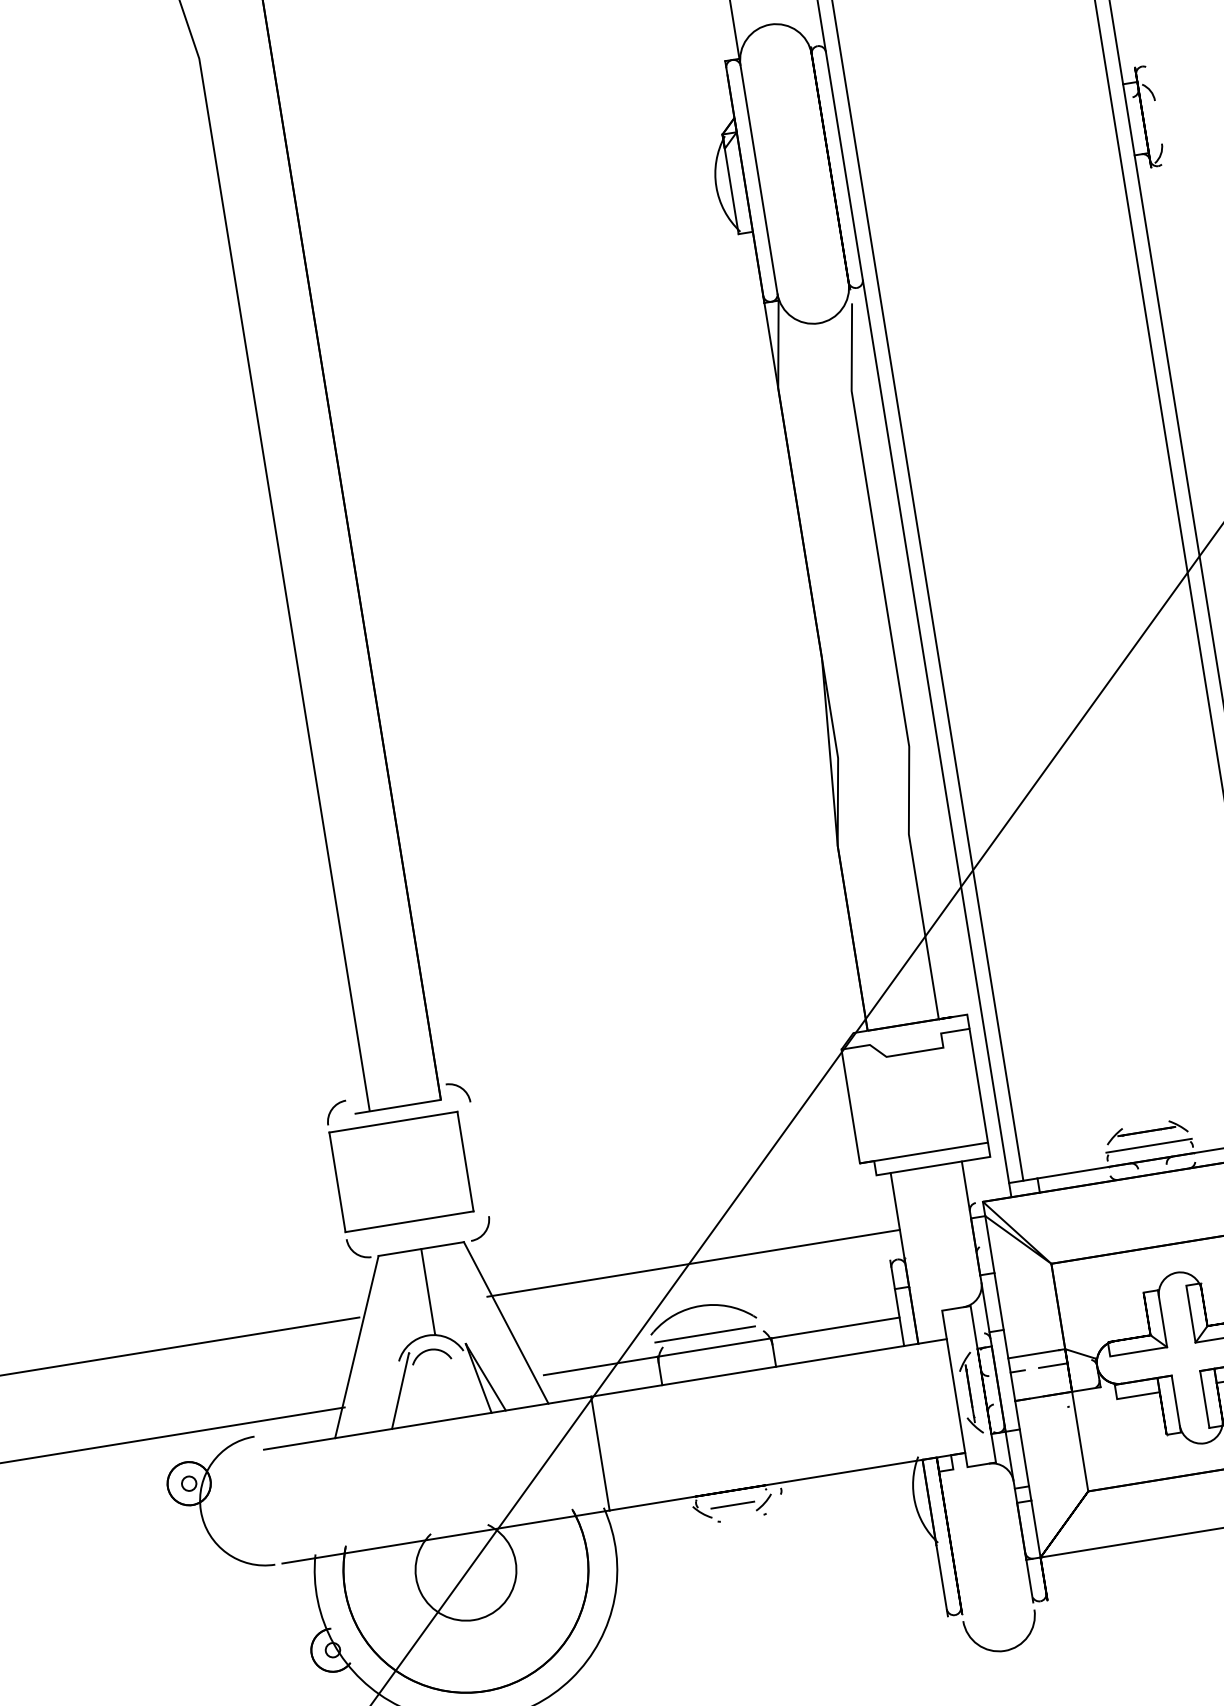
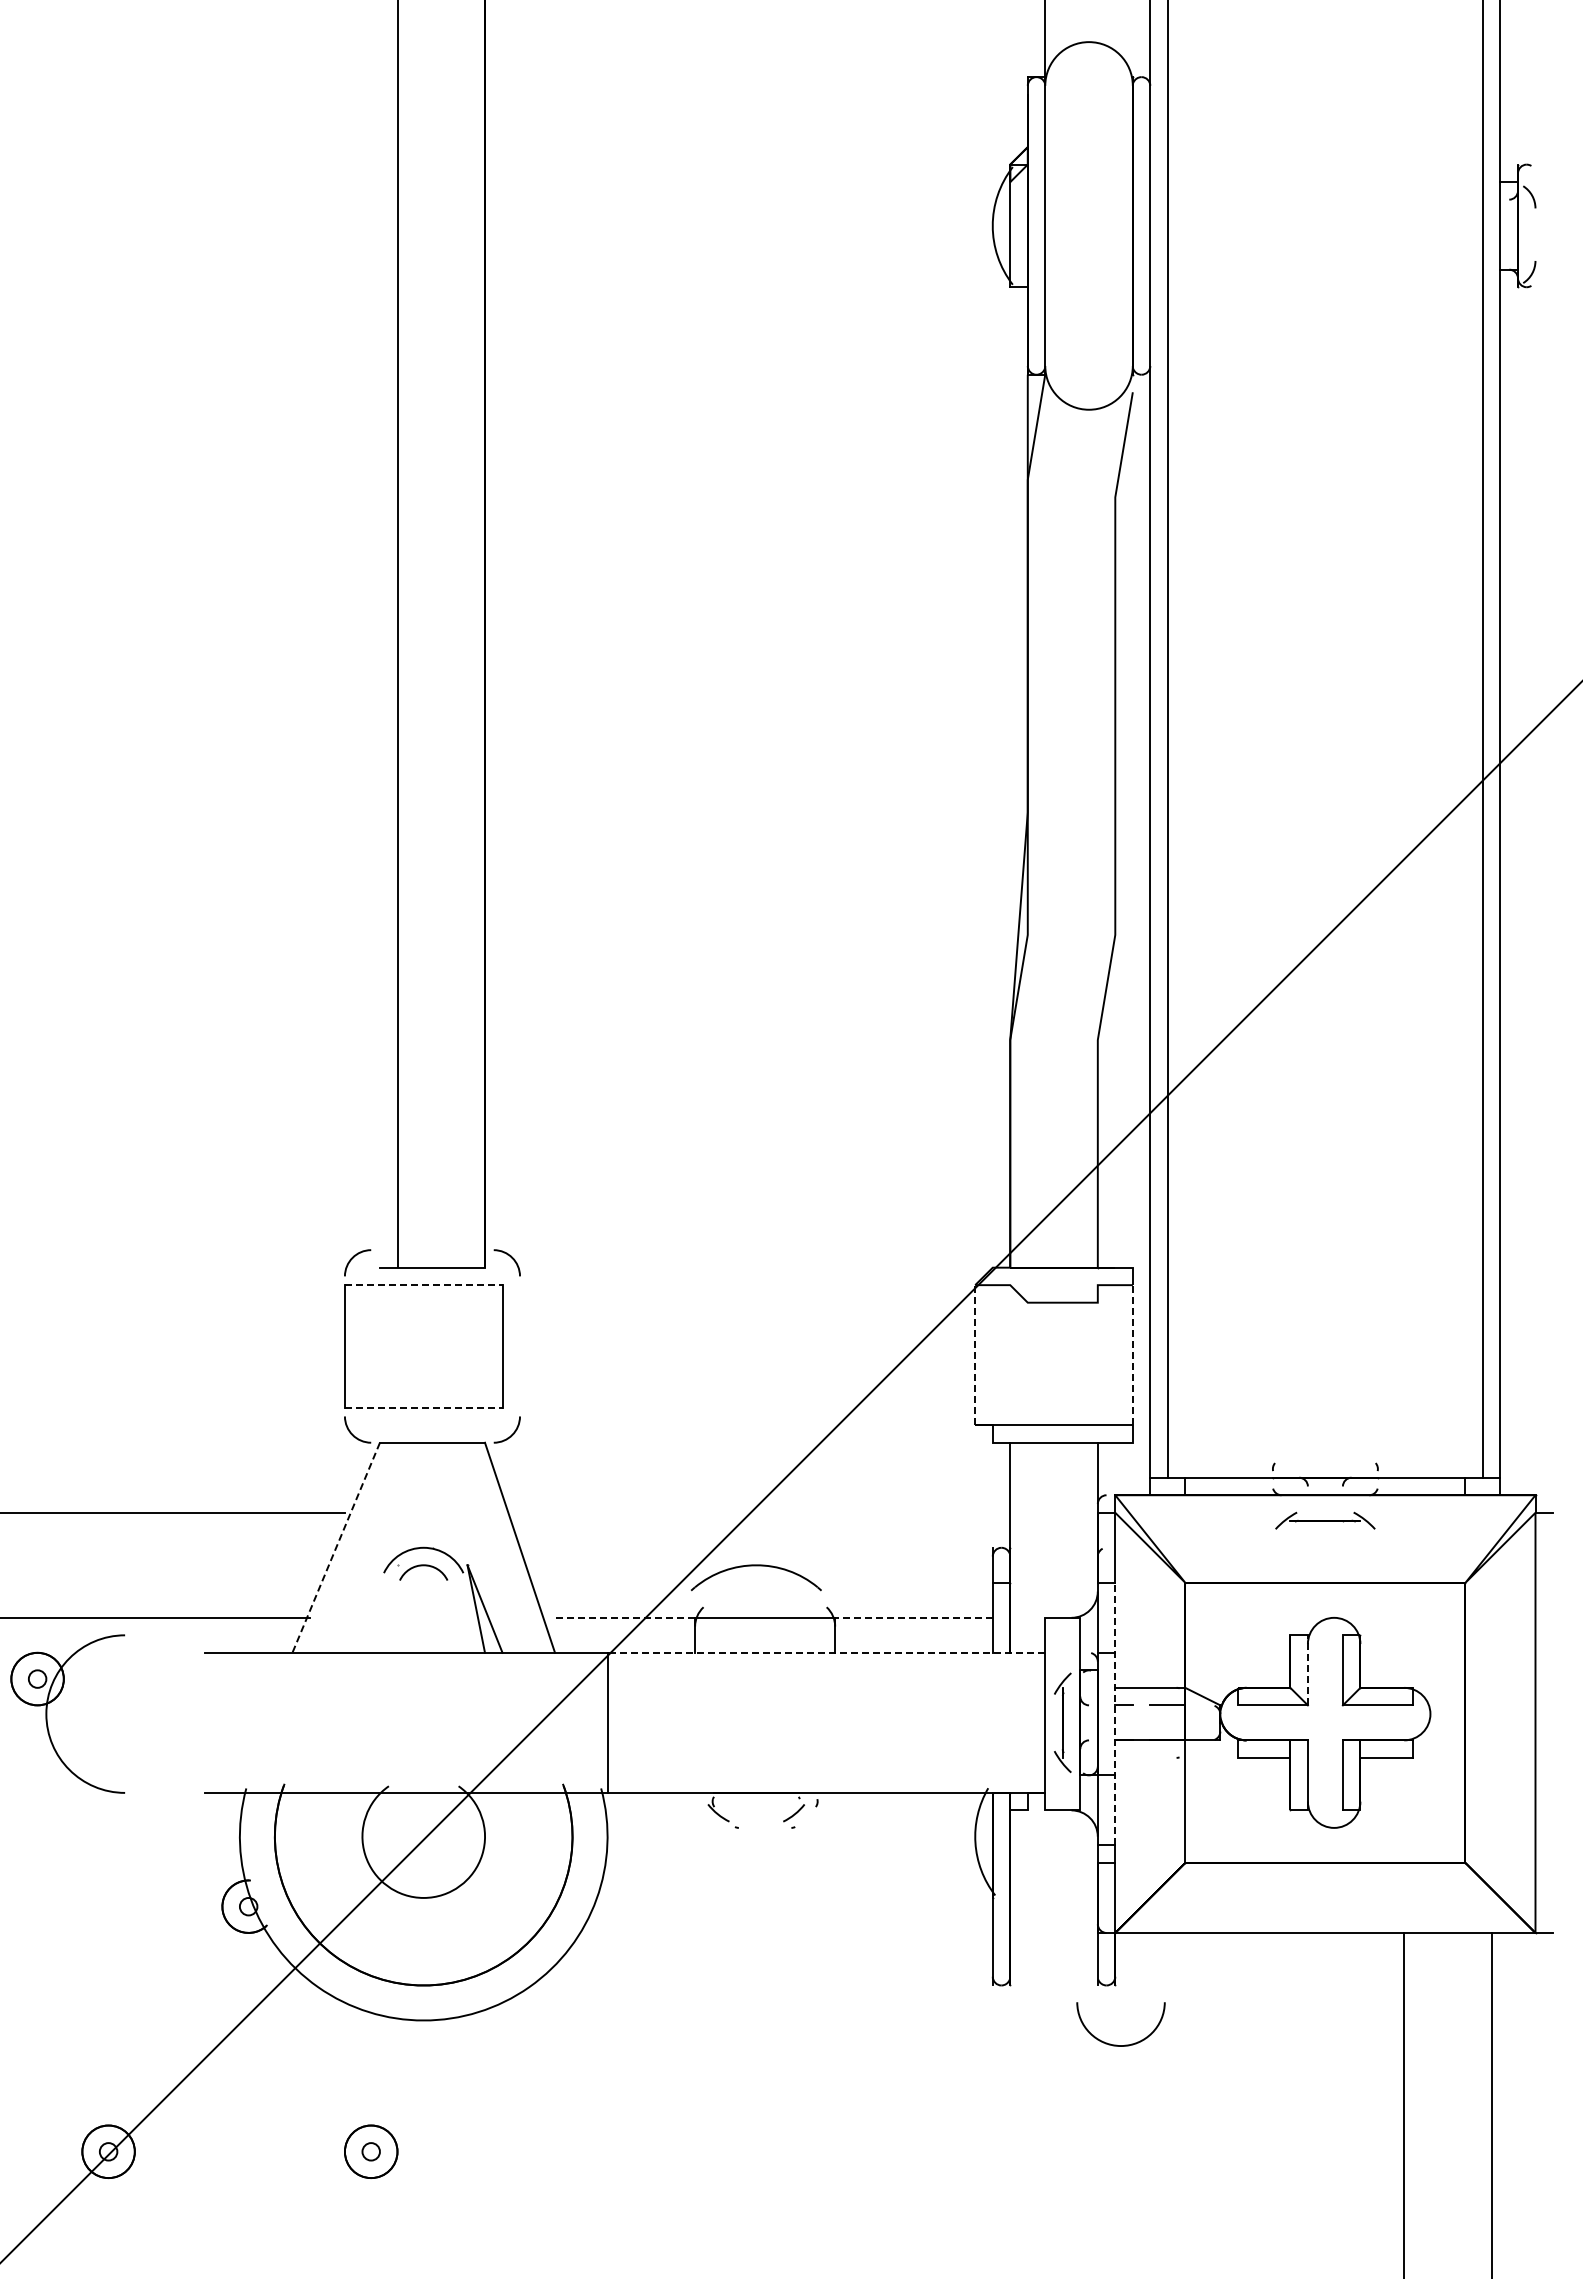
line: (978, 1085) -> (1132, 1354), solid -> dashed
line: (850, 1105) -> (975, 1354), solid -> dashed
line: (393, 1122) -> (423, 1285), solid -> dashed
part: (1146, 1131) -> (1325, 1520), moved
line: (1148, 1146) -> (1324, 1460), removed
line: (409, 1221) -> (423, 1407), solid -> dashed
line: (693, 1263) -> (756, 1512), removed
line: (428, 1291) -> (432, 1494), removed
line: (1162, 1318) -> (1307, 1669), solid -> dashed
line: (835, 1327) -> (913, 1617), solid -> dashed
line: (705, 1334) -> (756, 1600), removed
line: (357, 1346) -> (336, 1547), solid -> dashed
line: (600, 1365) -> (624, 1617), solid -> dashed
line: (769, 1367) -> (826, 1652), solid -> dashed
line: (1011, 1379) -> (1115, 1713), solid -> dashed
line: (400, 1390) -> (379, 1608), removed
part: (205, 1498) -> (54, 1700), moved
line: (732, 1505) -> (756, 1810), removed
curve: (1000, 1650) -> (1116, 2044), moved

